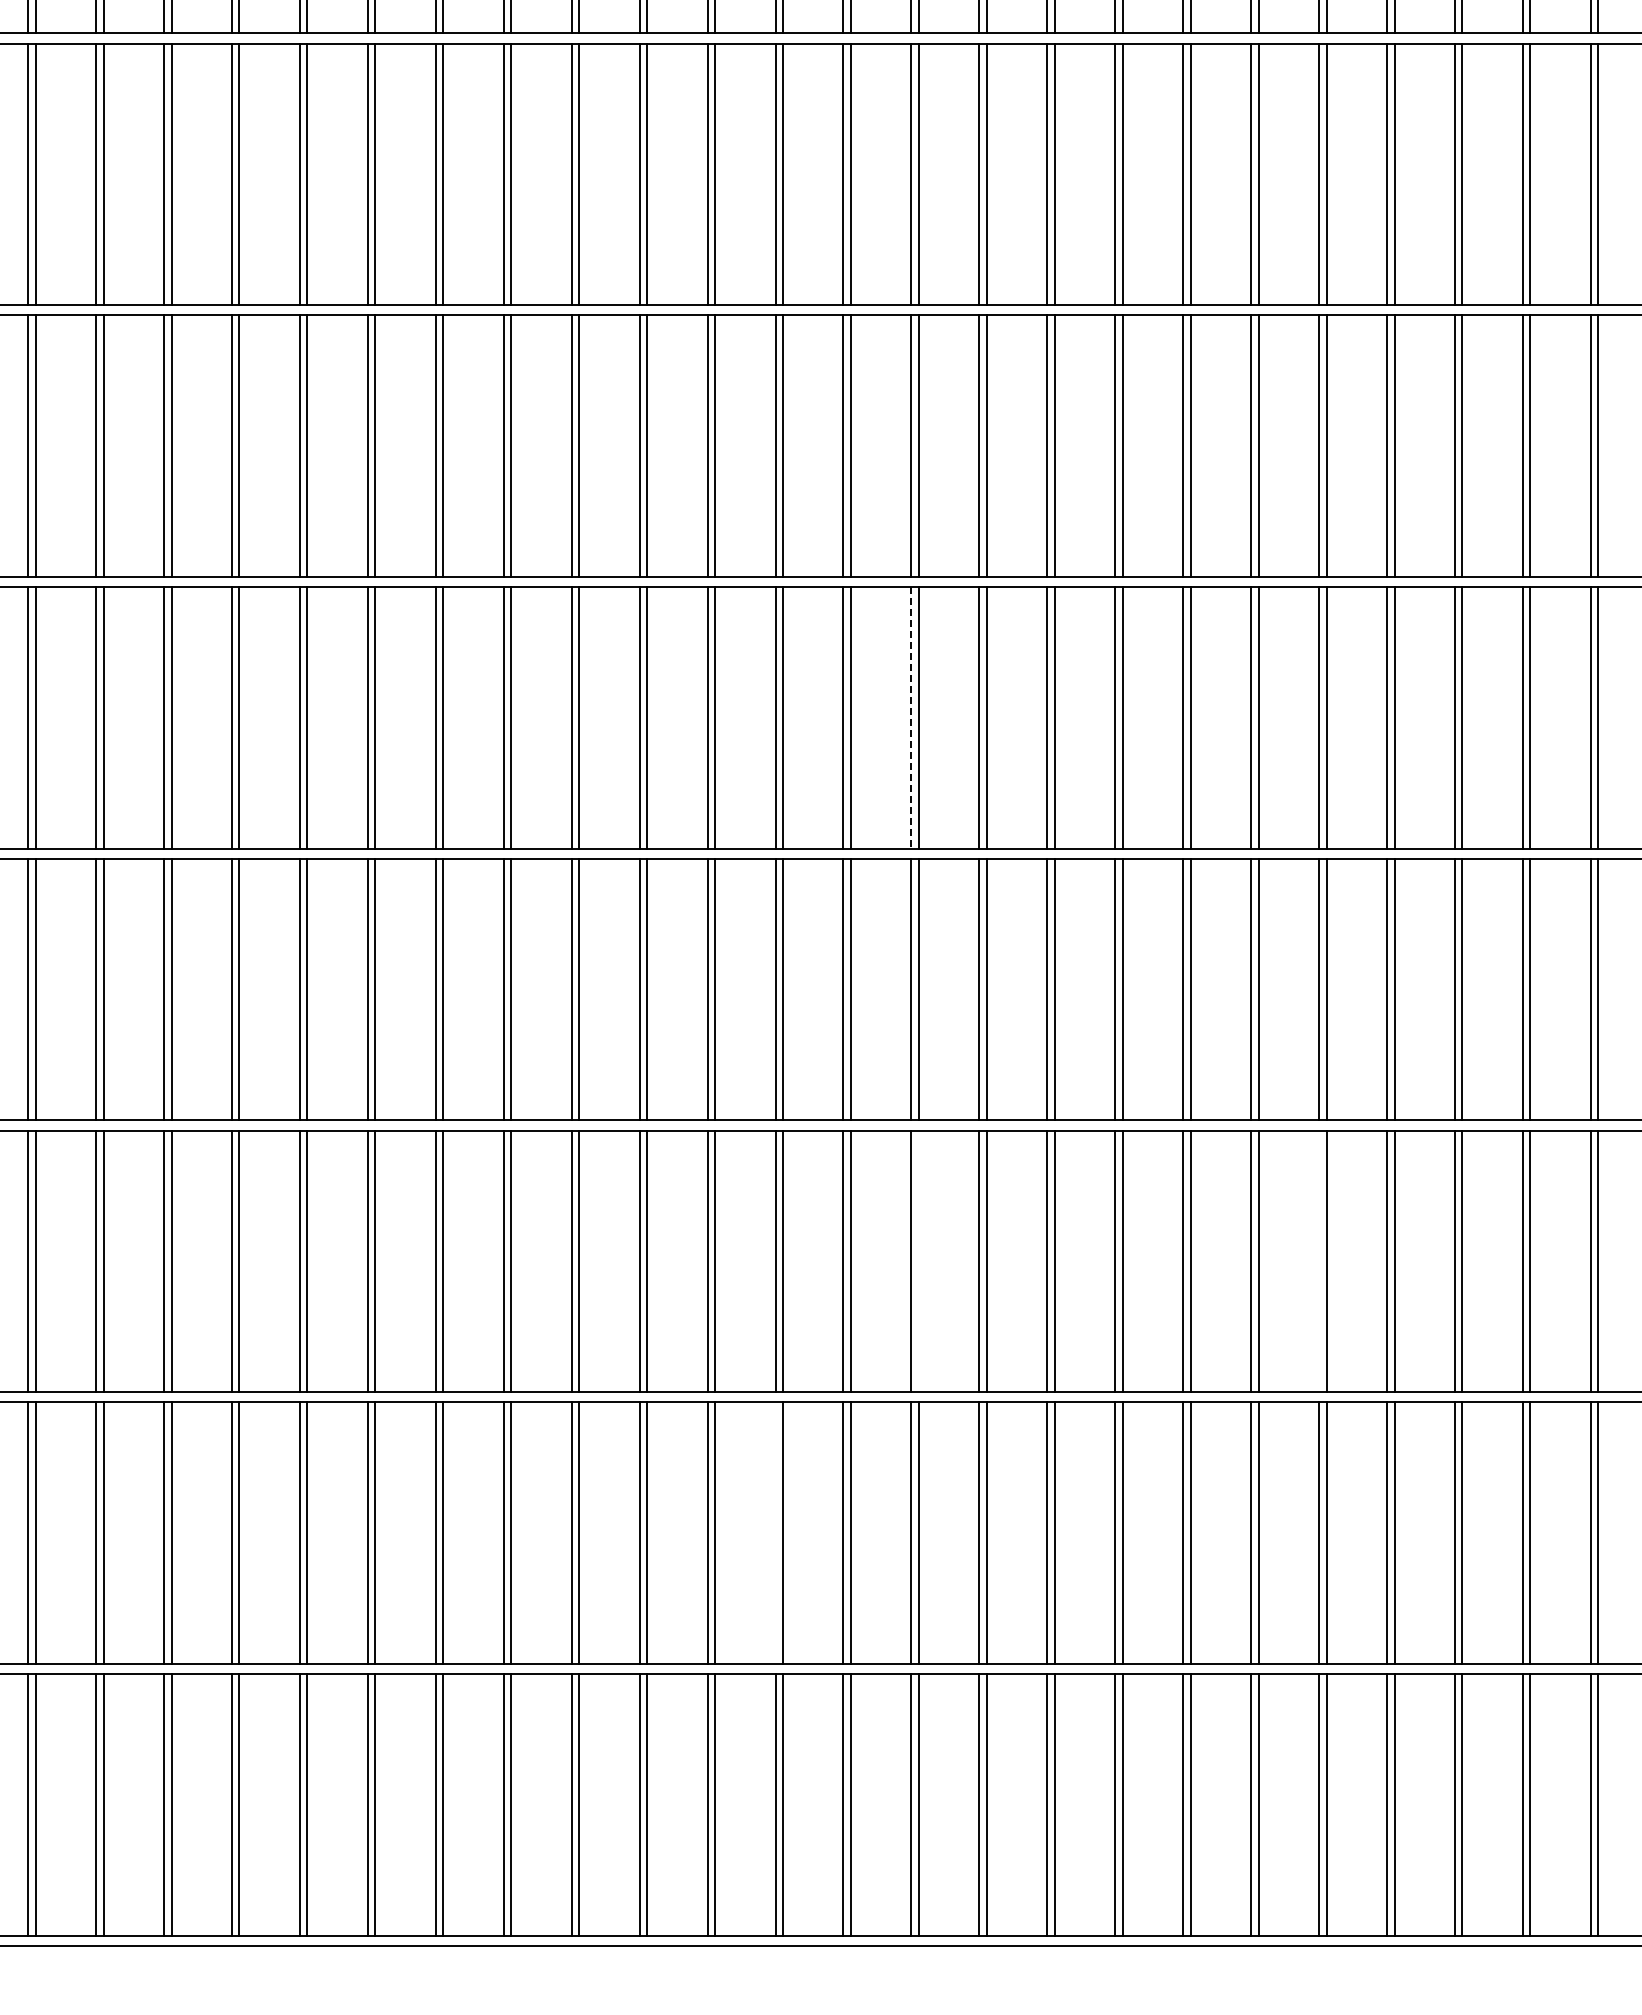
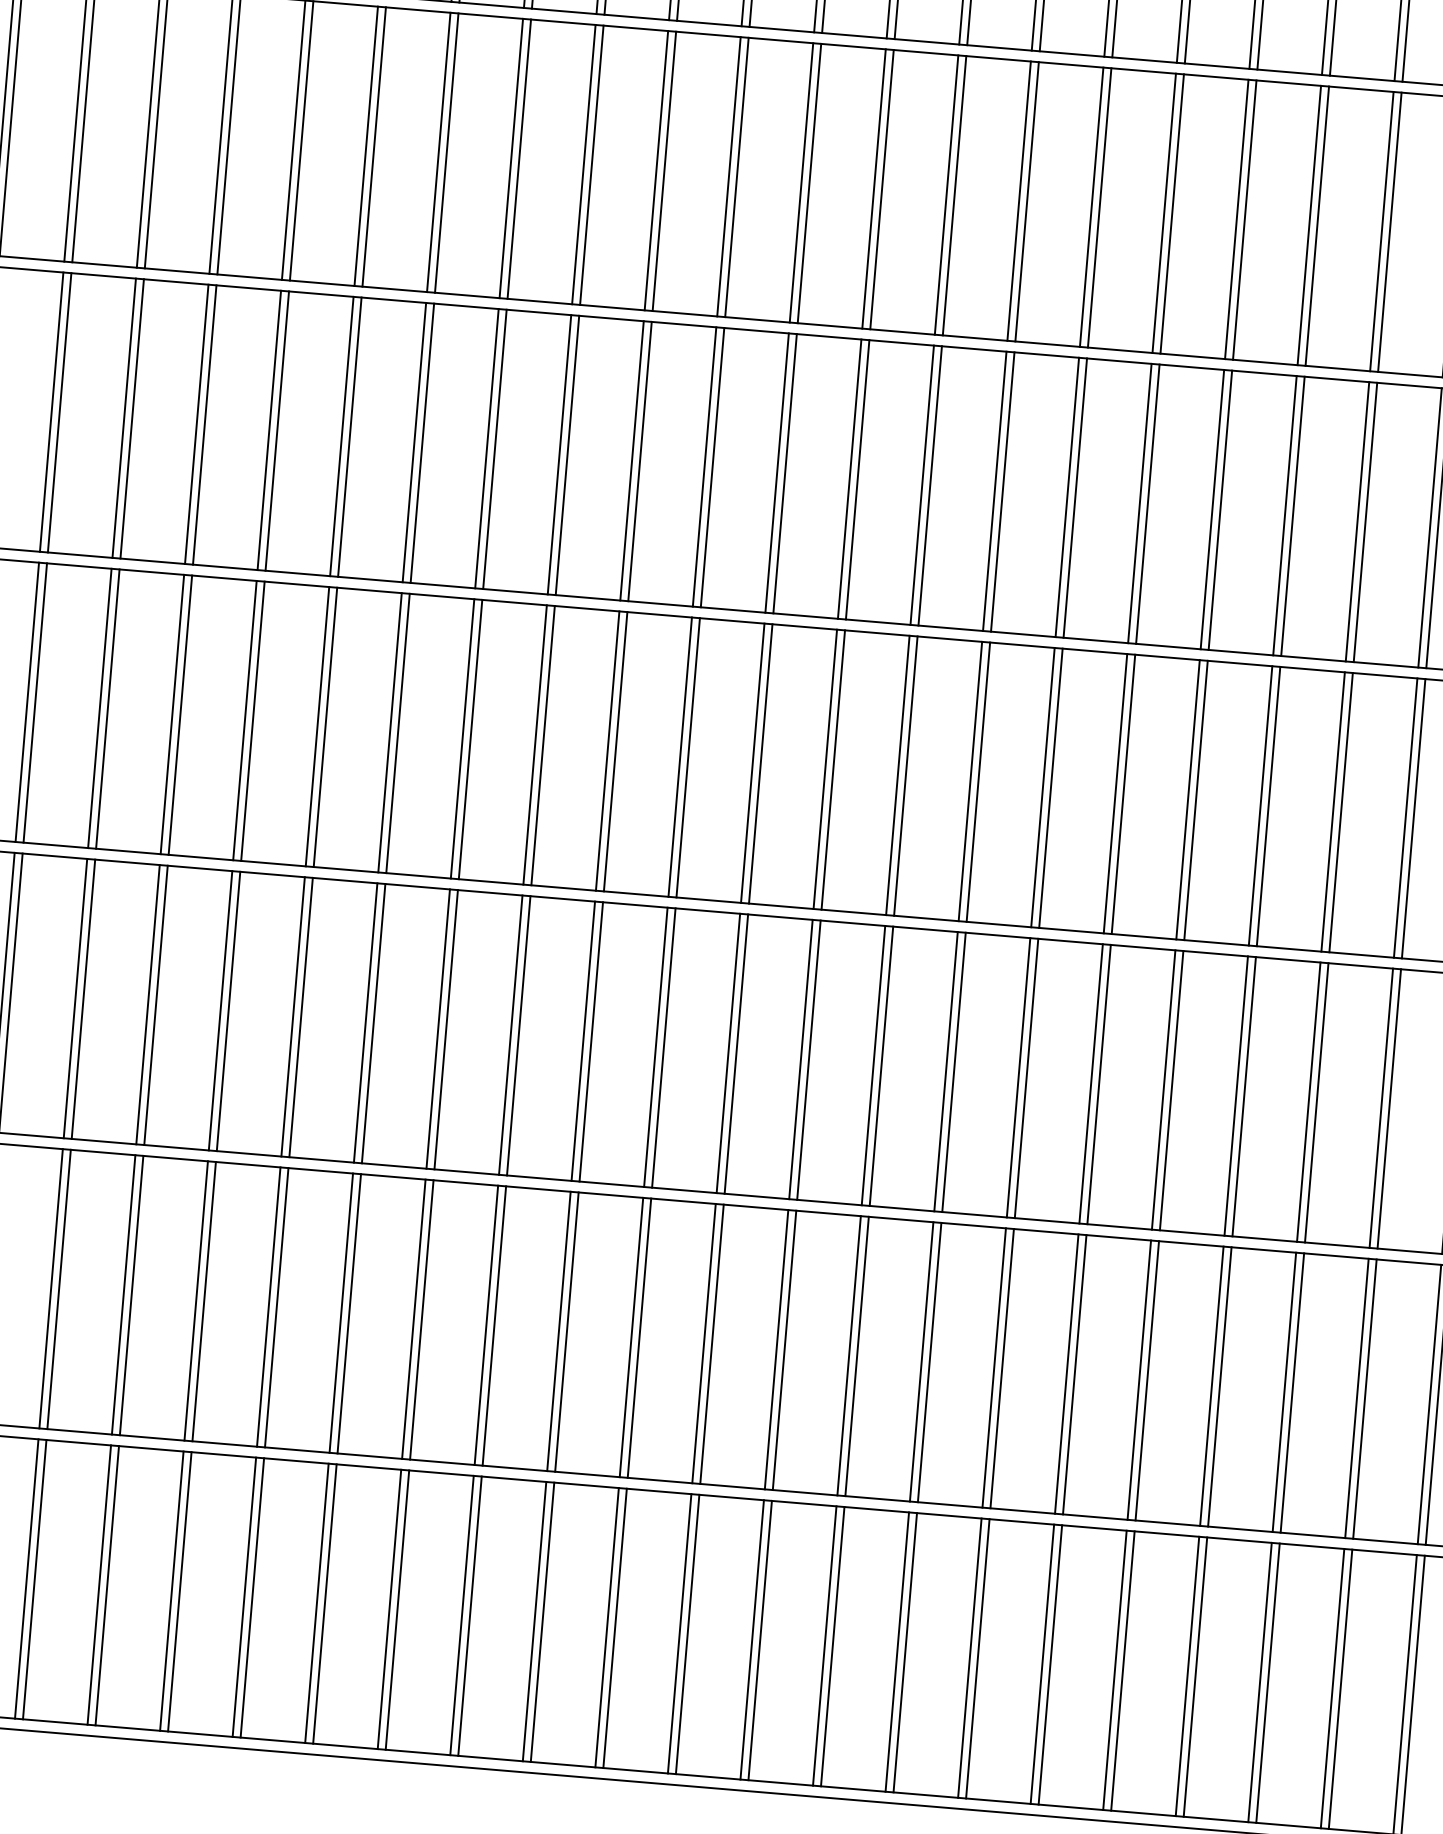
line: (911, 717) -> (777, 472), dashed -> solid
line: (918, 1261) -> (735, 1054), added
line: (1319, 1261) -> (1164, 1090), added
line: (775, 1533) -> (558, 1331), added

